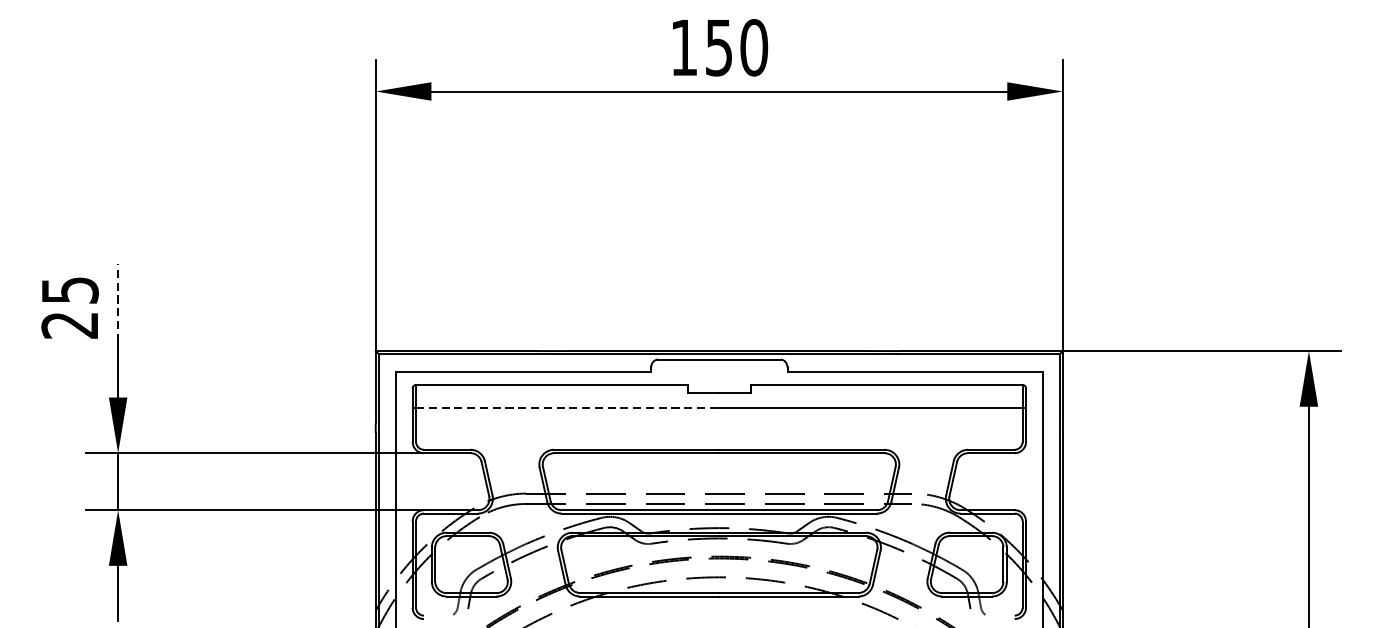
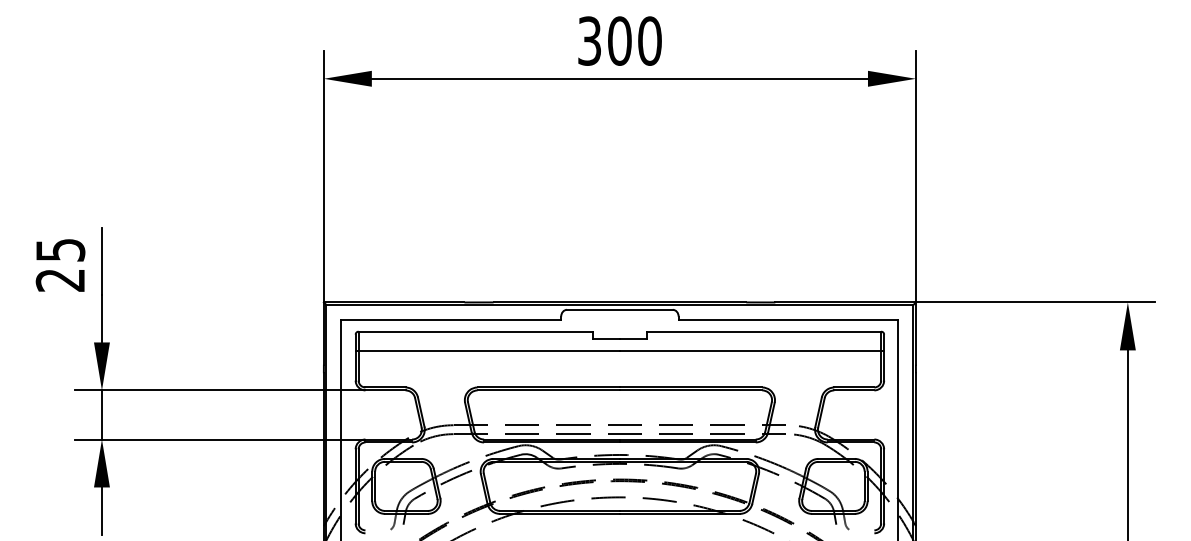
text: (701, 47) -> (604, 40), 150 -> 300
line: (117, 302) -> (101, 260), dashed -> solid
line: (567, 408) -> (489, 351), dashed -> solid

